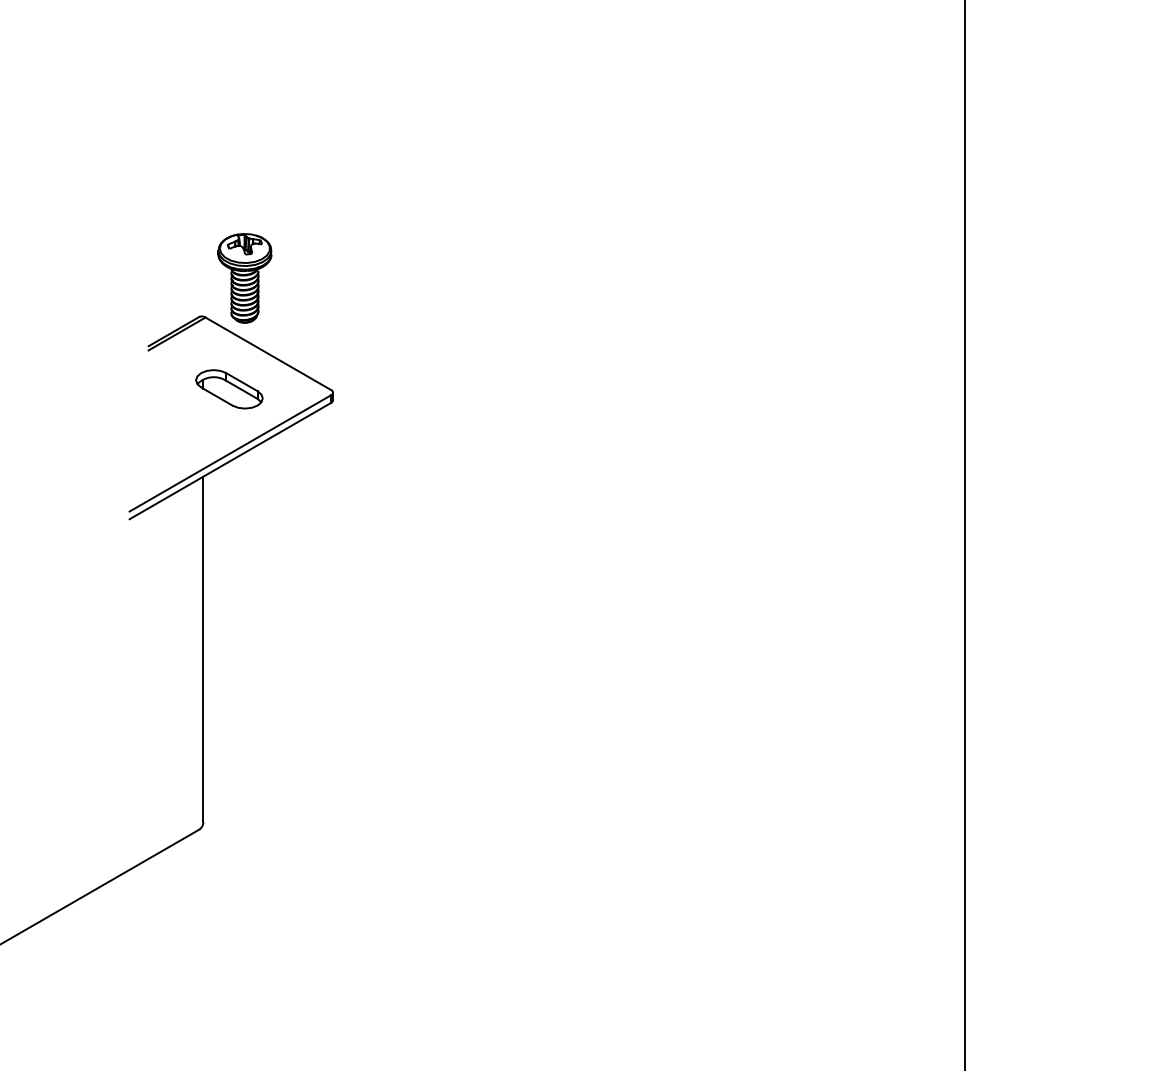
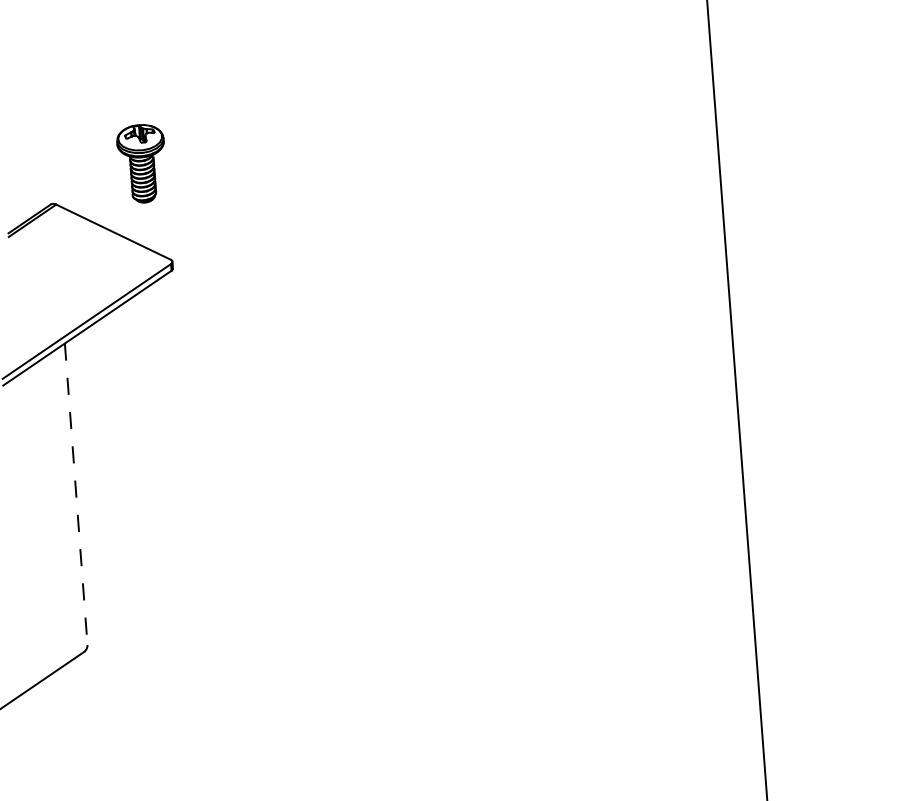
part: (244, 278) -> (141, 163), moved
part: (229, 389) -> (81, 265), removed
line: (203, 649) -> (76, 494), solid -> dashed

